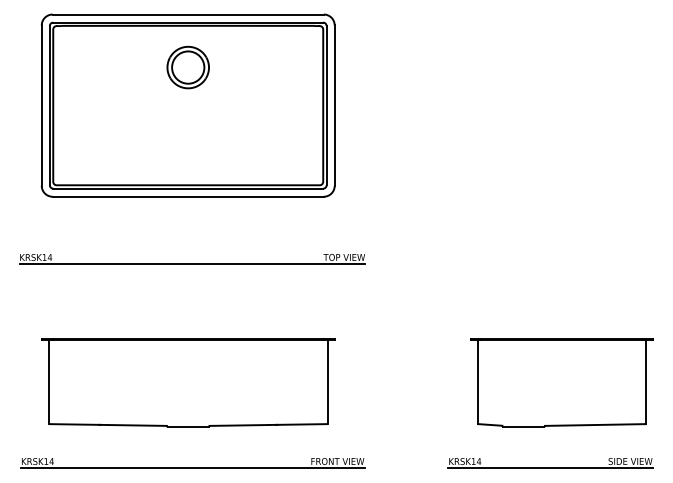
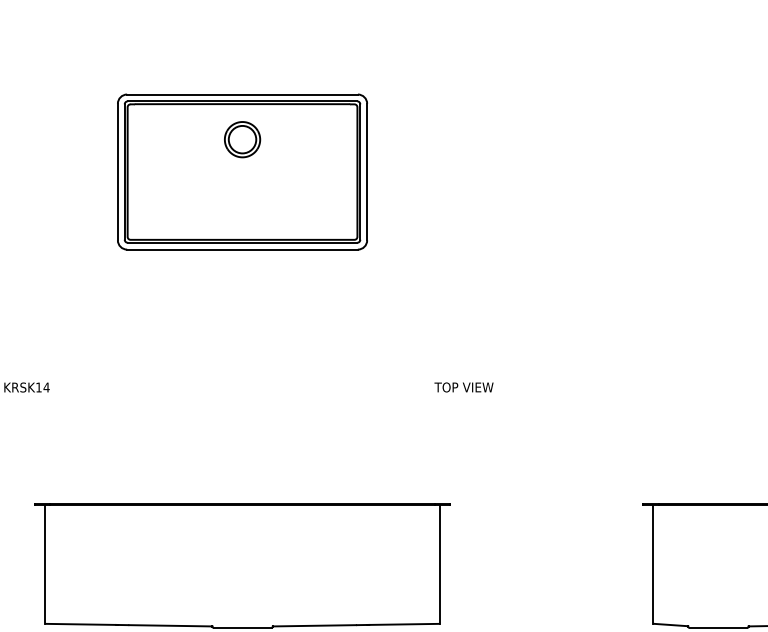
part: (187, 105) -> (241, 171), size x0.6
line: (192, 264) -> (248, 397), removed

